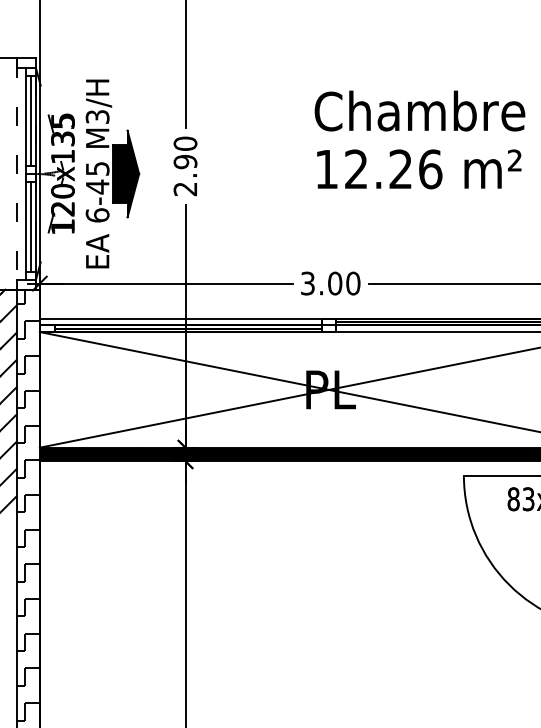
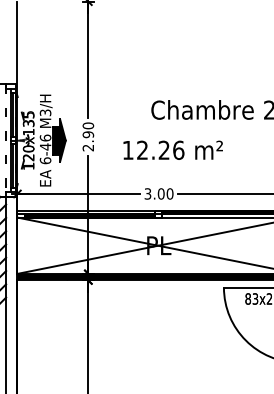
text: (97, 167) -> (45, 137), 6-45 -> 6-46
text: (417, 167) -> (172, 149), moved
hatch: (27, 485) -> (11, 292), removed

